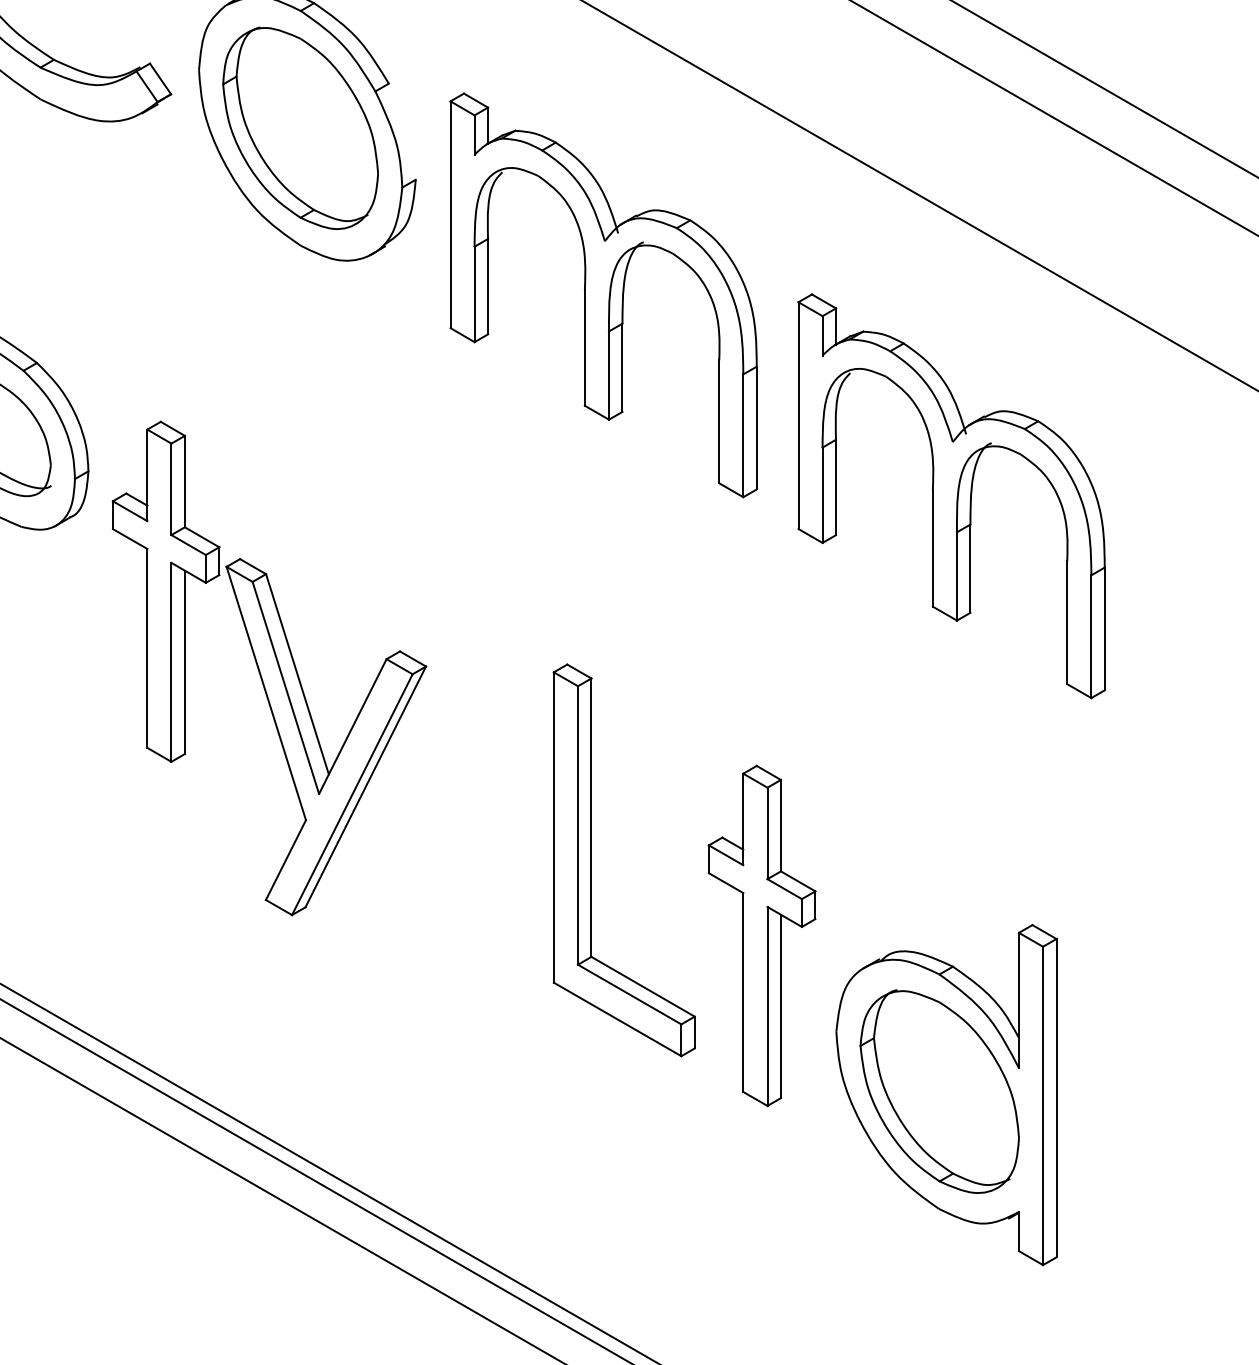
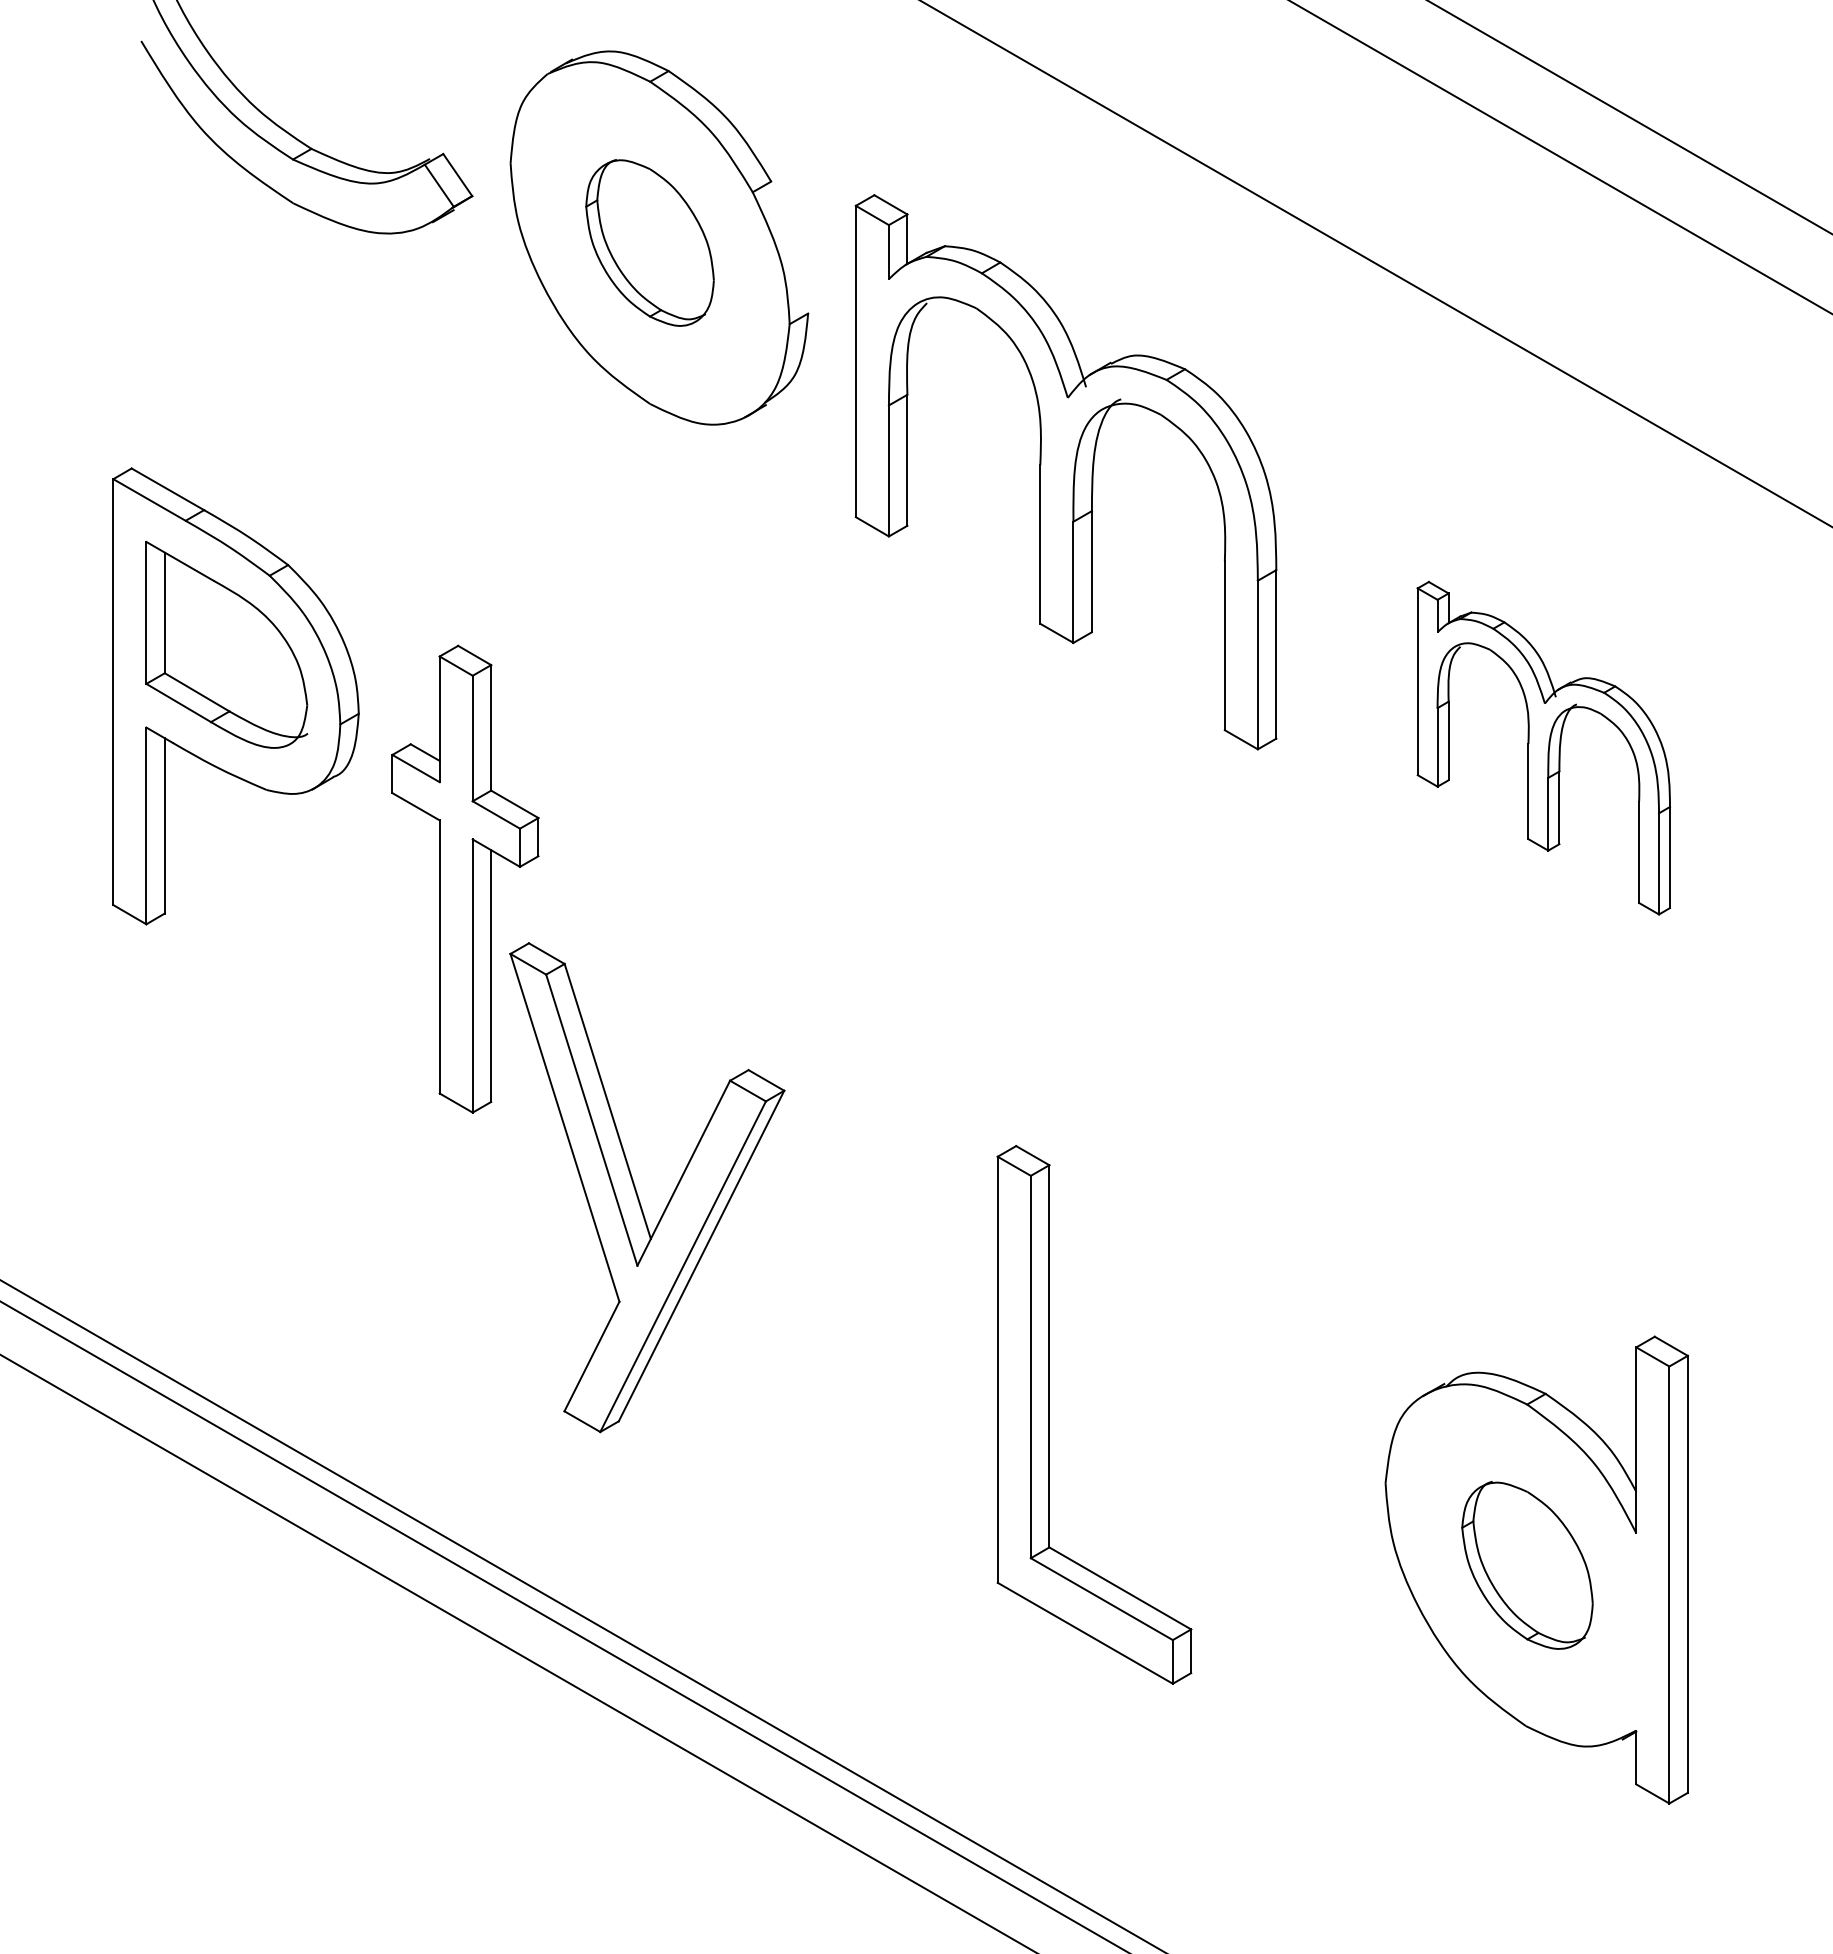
part: (300, 128) -> (649, 242), size x0.6
part: (951, 496) -> (1543, 748), size x0.6
part: (318, 738) -> (636, 1189), moved
part: (591, 860) -> (1049, 1414), moved
part: (762, 935) -> (1283, 1351), removed
part: (939, 1091) -> (1527, 1565), size x0.6

